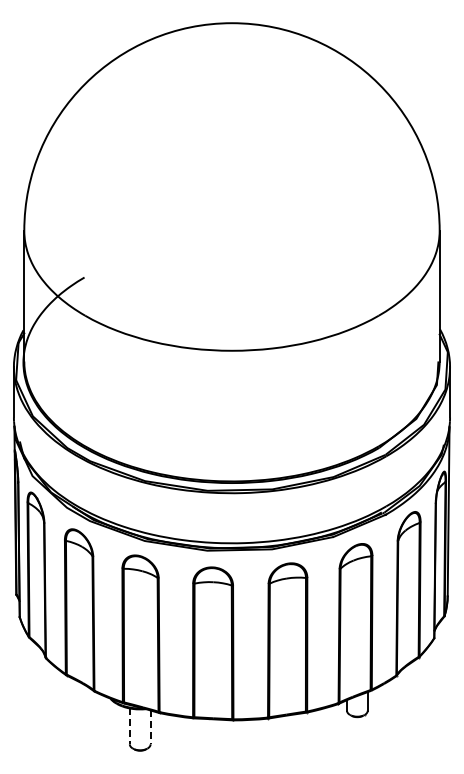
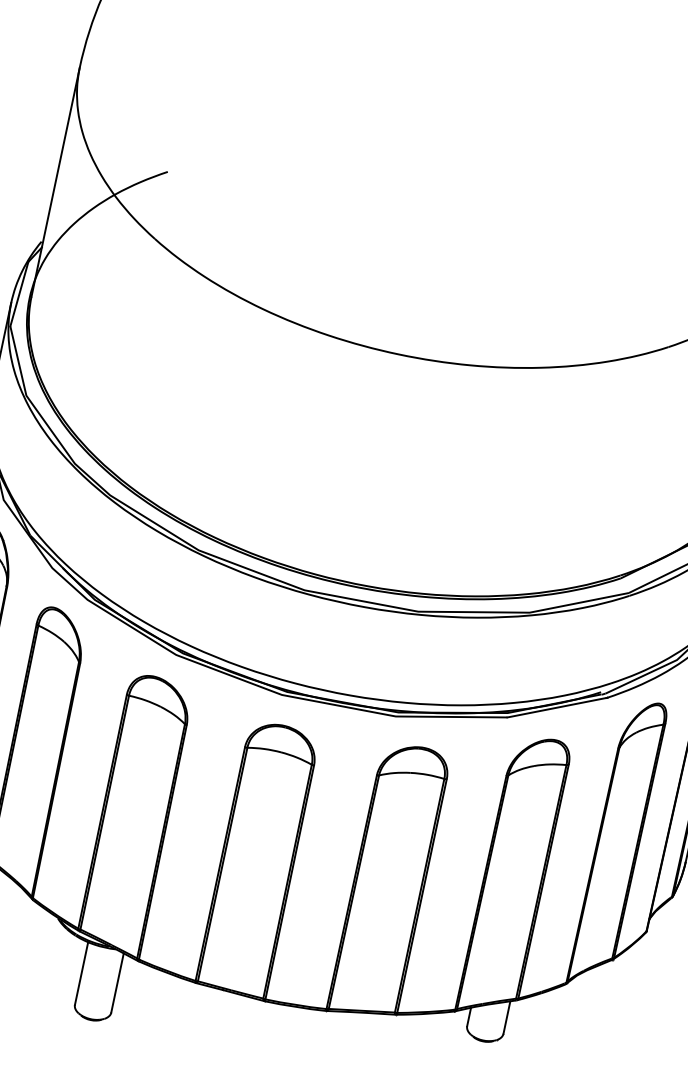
line: (129, 726) -> (80, 973), dashed -> solid
line: (150, 727) -> (117, 983), dashed -> solid

